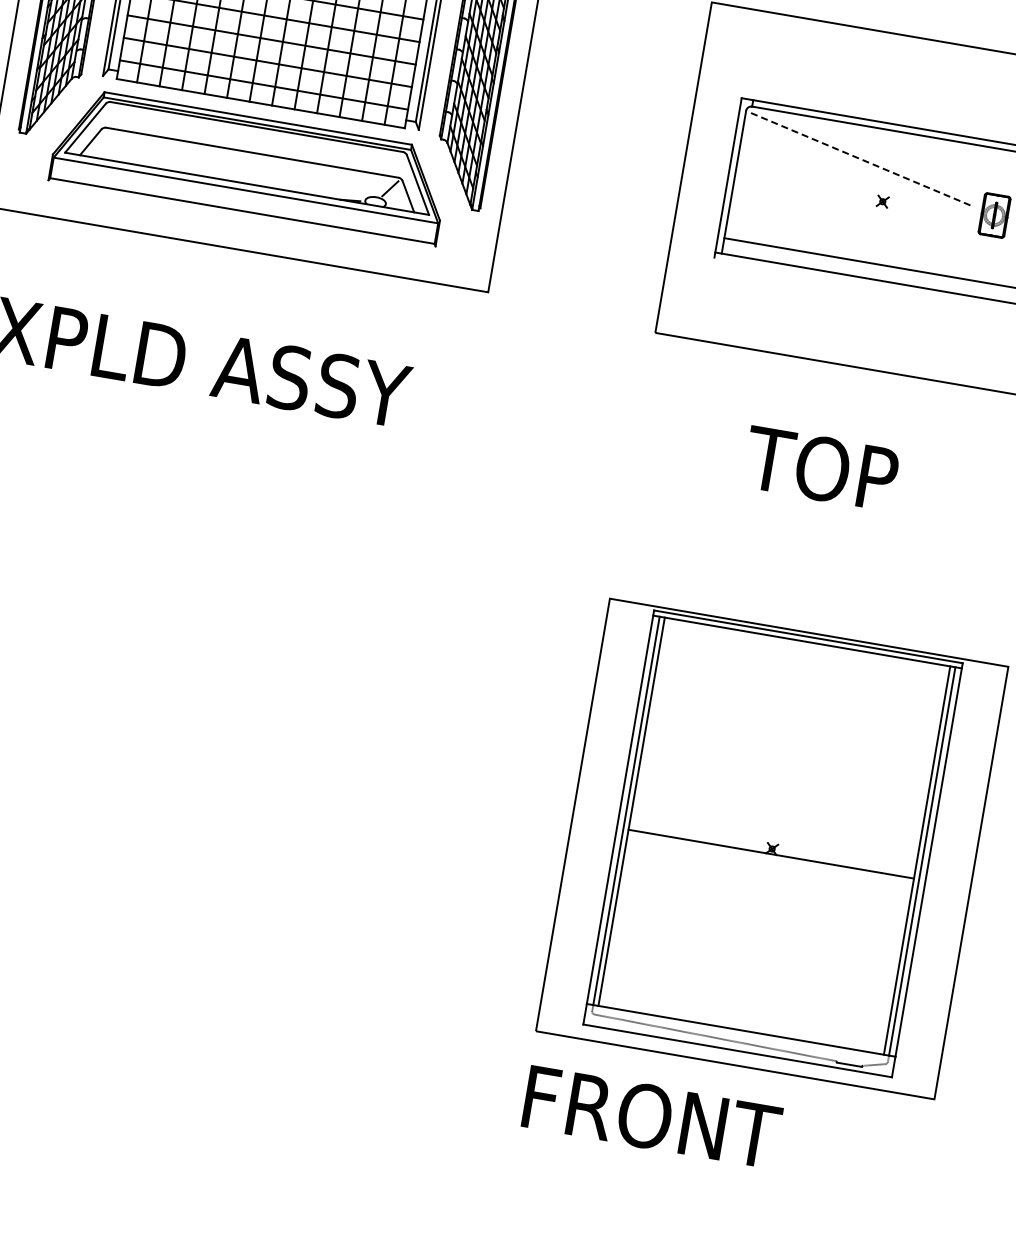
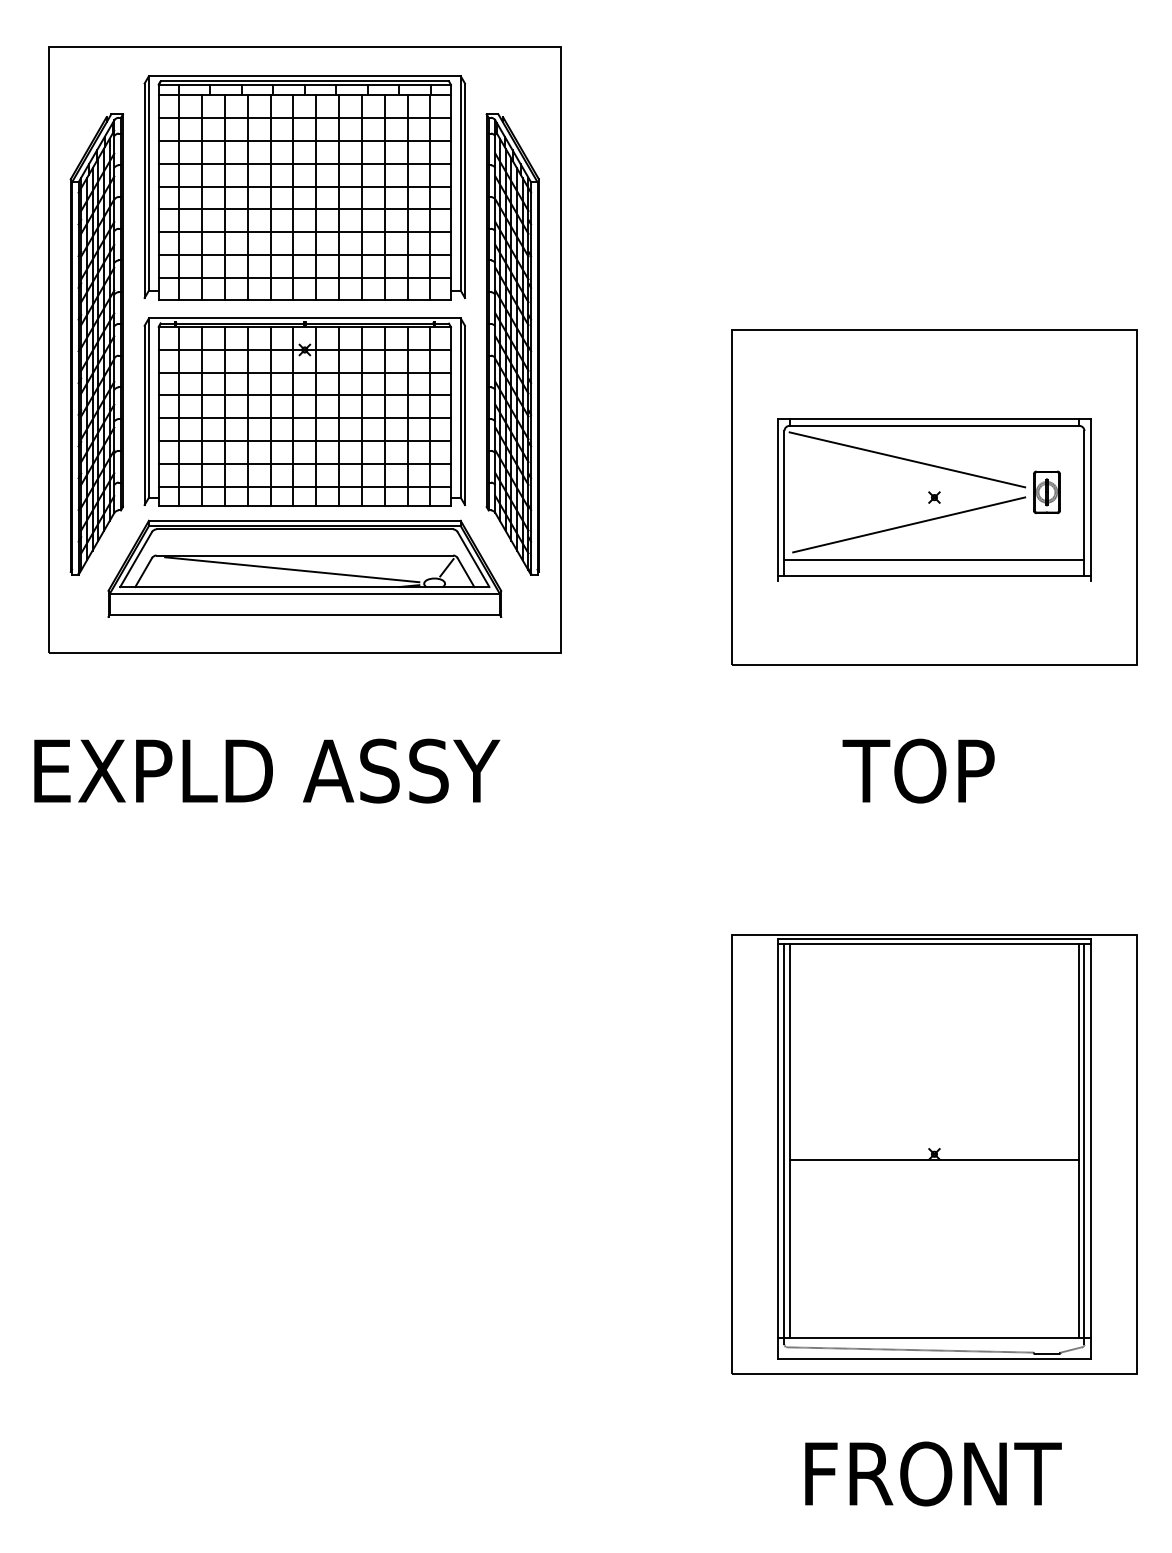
line: (862, 159) -> (907, 459), dashed -> solid
line: (237, 164) -> (292, 569), added
line: (853, 224) -> (909, 524), added
text: (652, 1116) -> (933, 1473), moved

